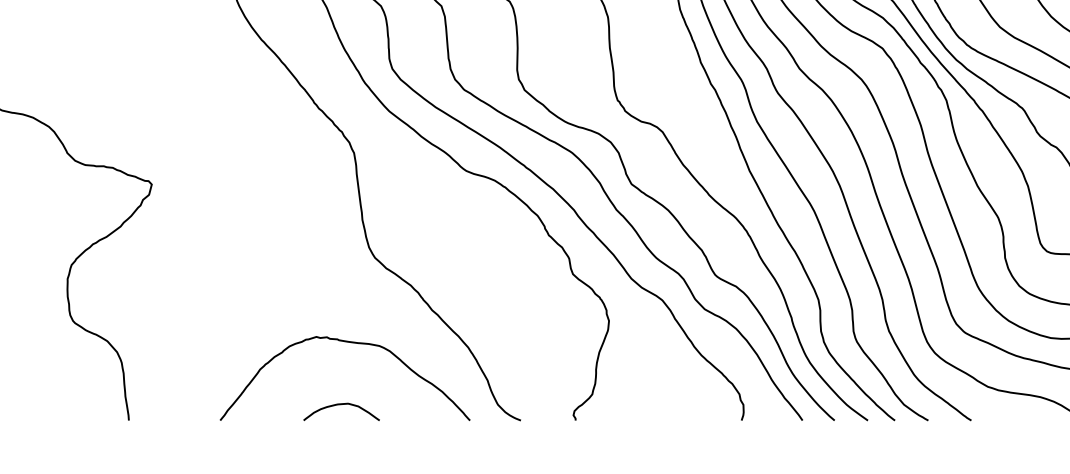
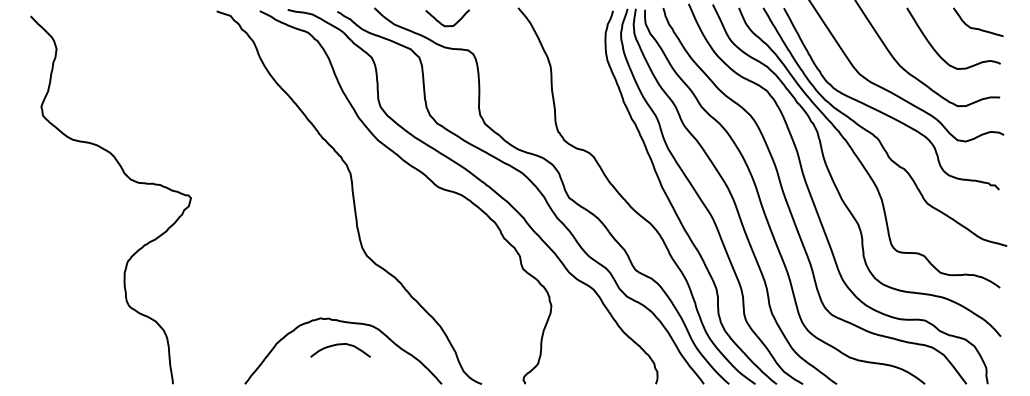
curve: (341, 405) -> (340, 345), moved

